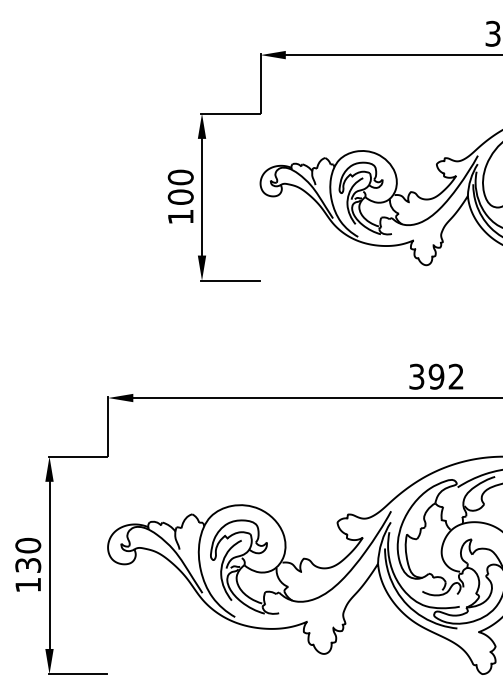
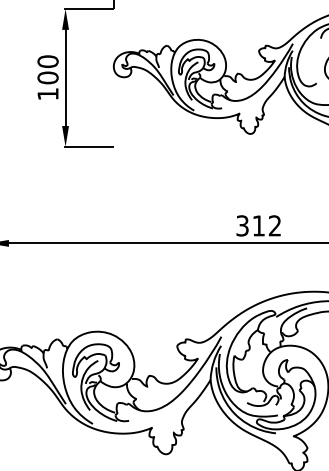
text: (436, 376) -> (258, 225), 392 -> 312

